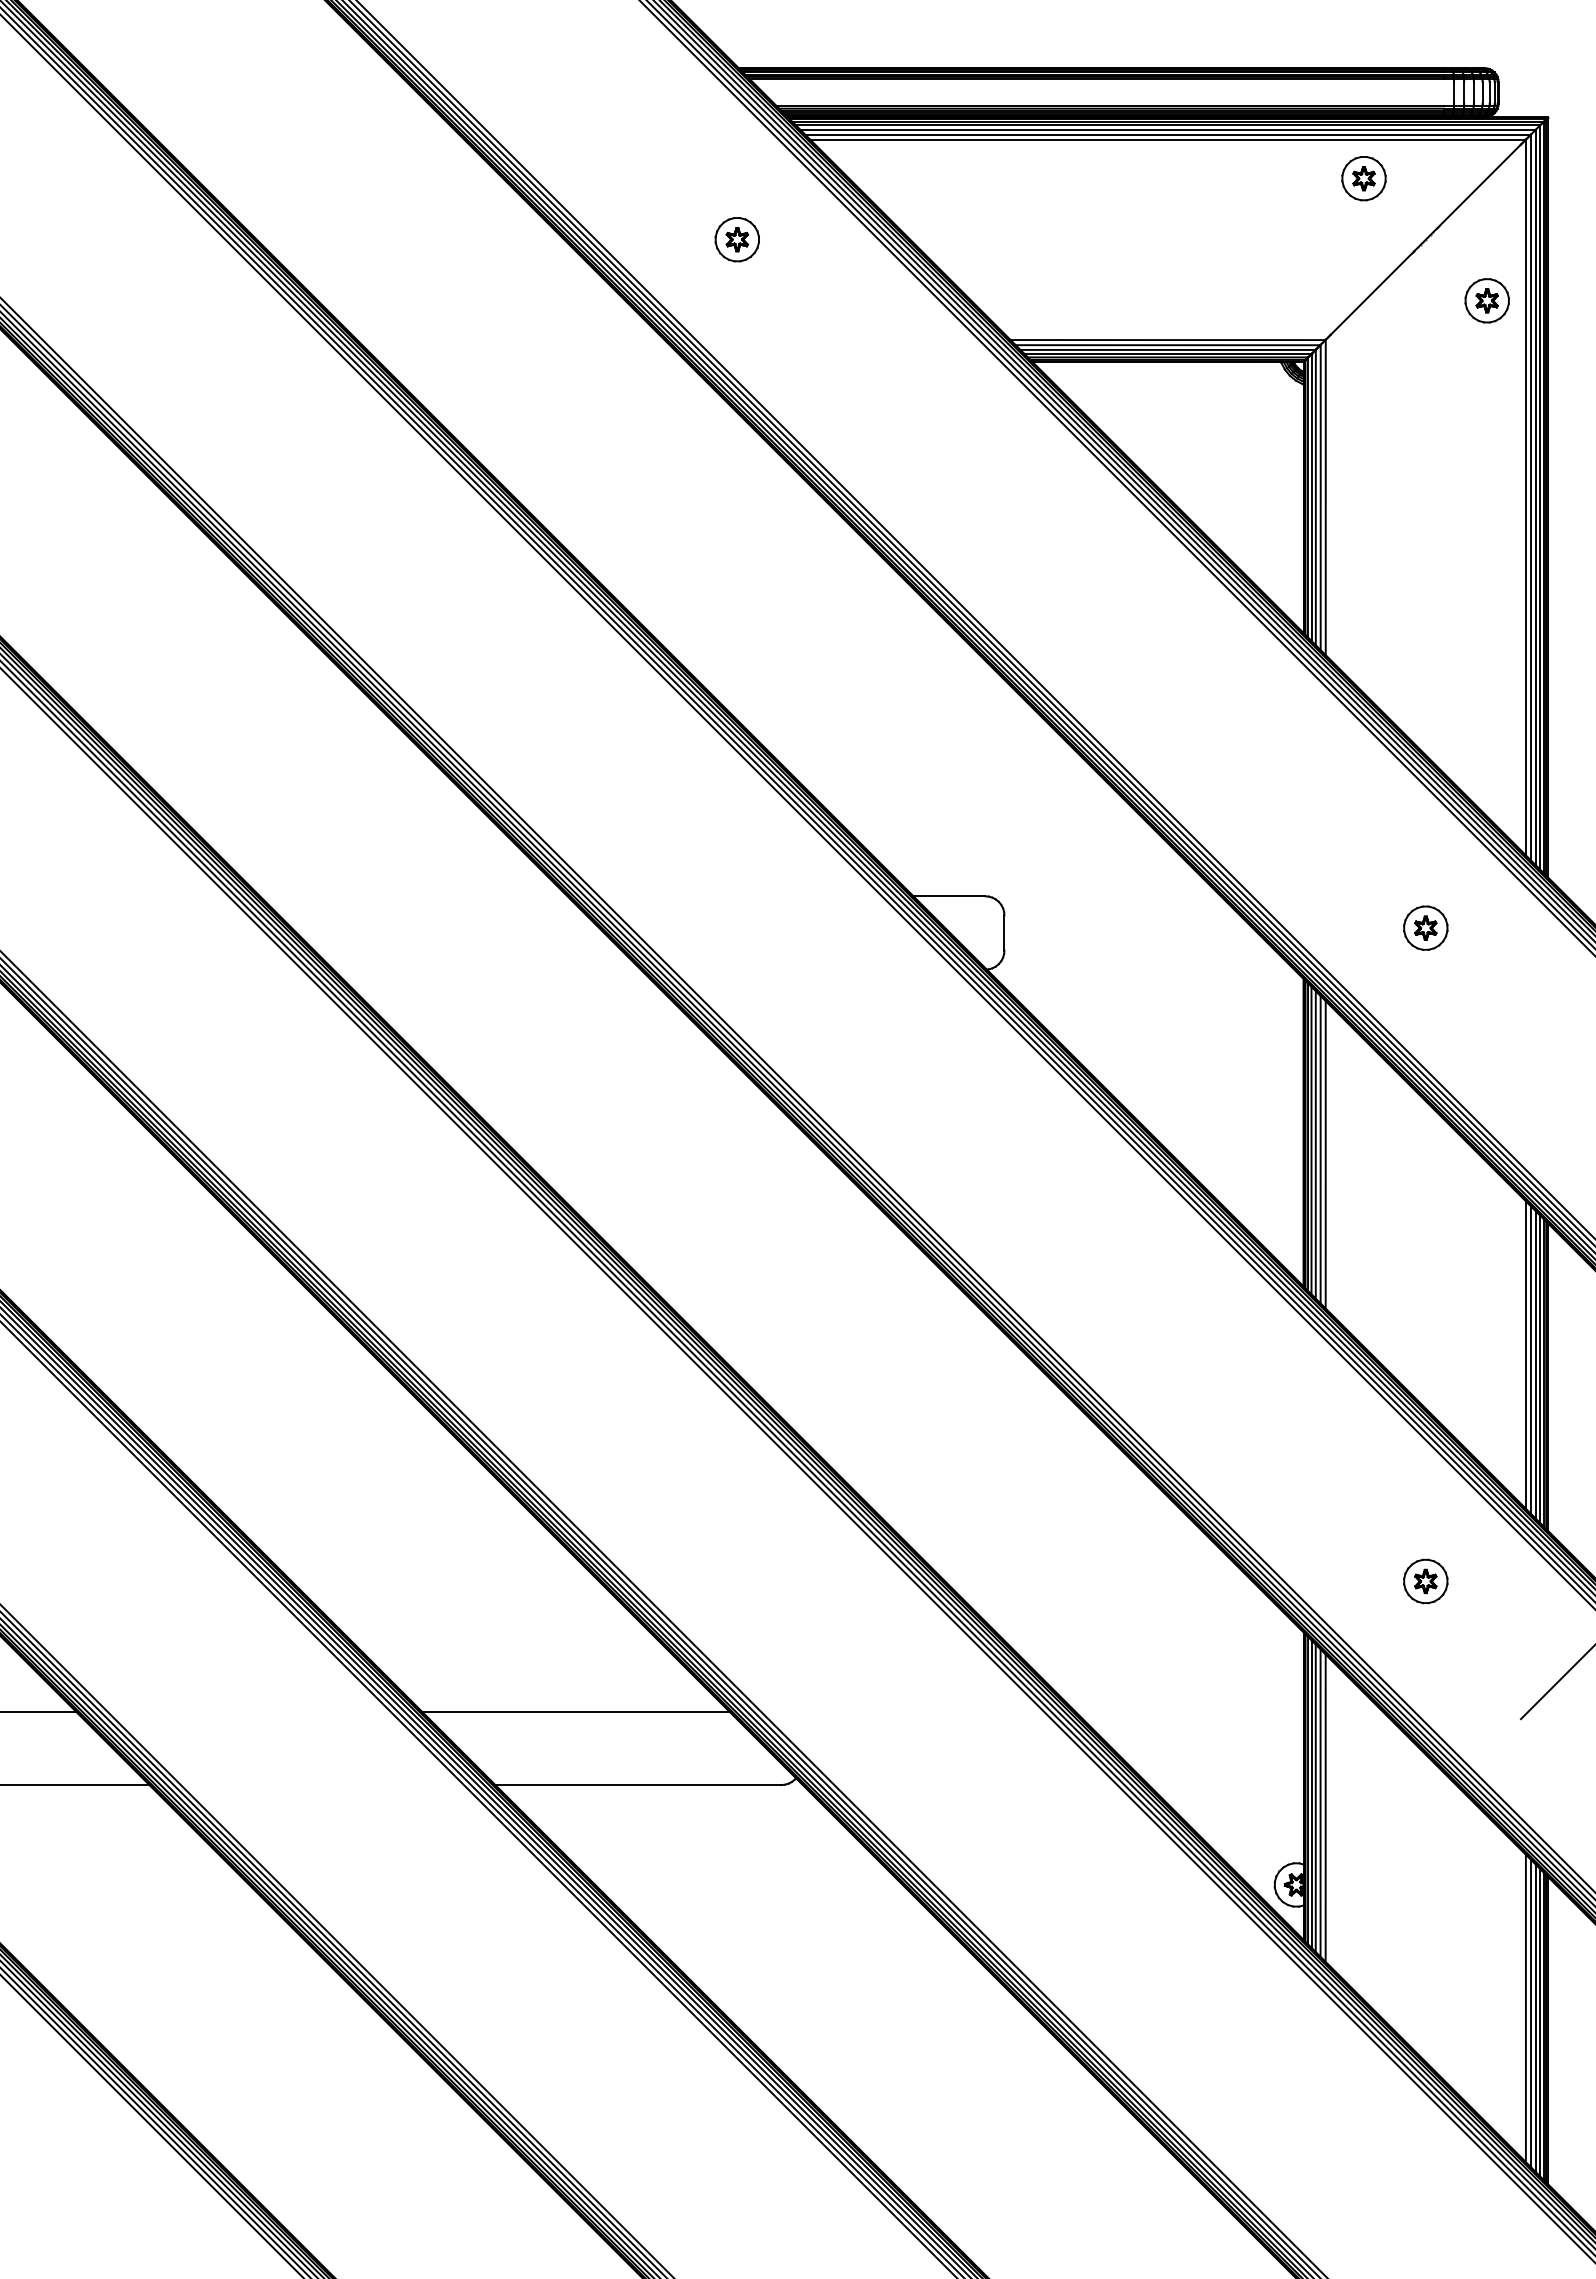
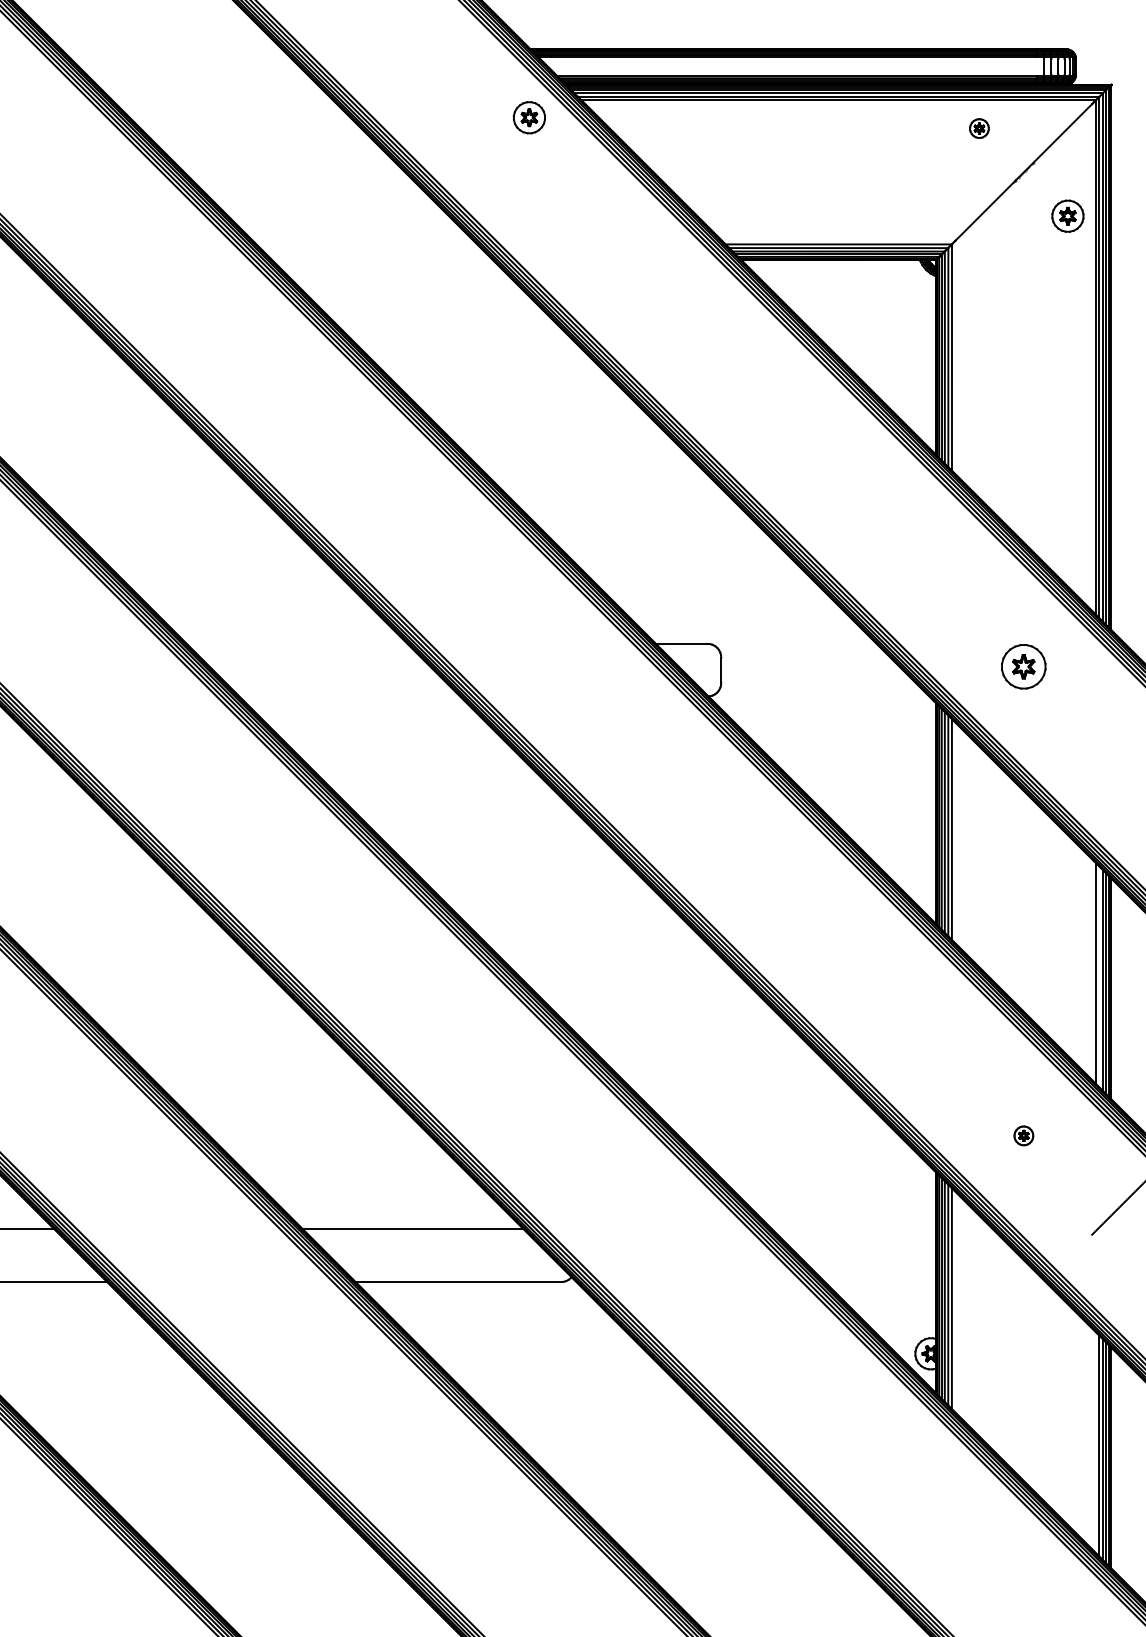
part: (1363, 178) -> (979, 128), size x0.6
part: (736, 239) -> (528, 117), moved
part: (1425, 927) -> (1023, 666), size x1.4
line: (1530, 1359) -> (1099, 976), removed
part: (1425, 1581) -> (1023, 1135), size x0.6
line: (1525, 2008) -> (1095, 1442), removed

